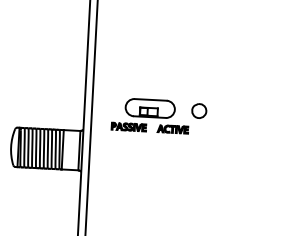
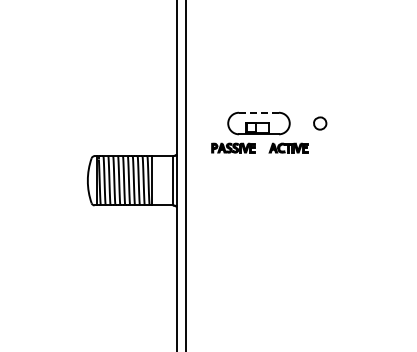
line: (150, 99) -> (258, 112), solid -> dashed
part: (198, 111) -> (319, 123), size x0.7

